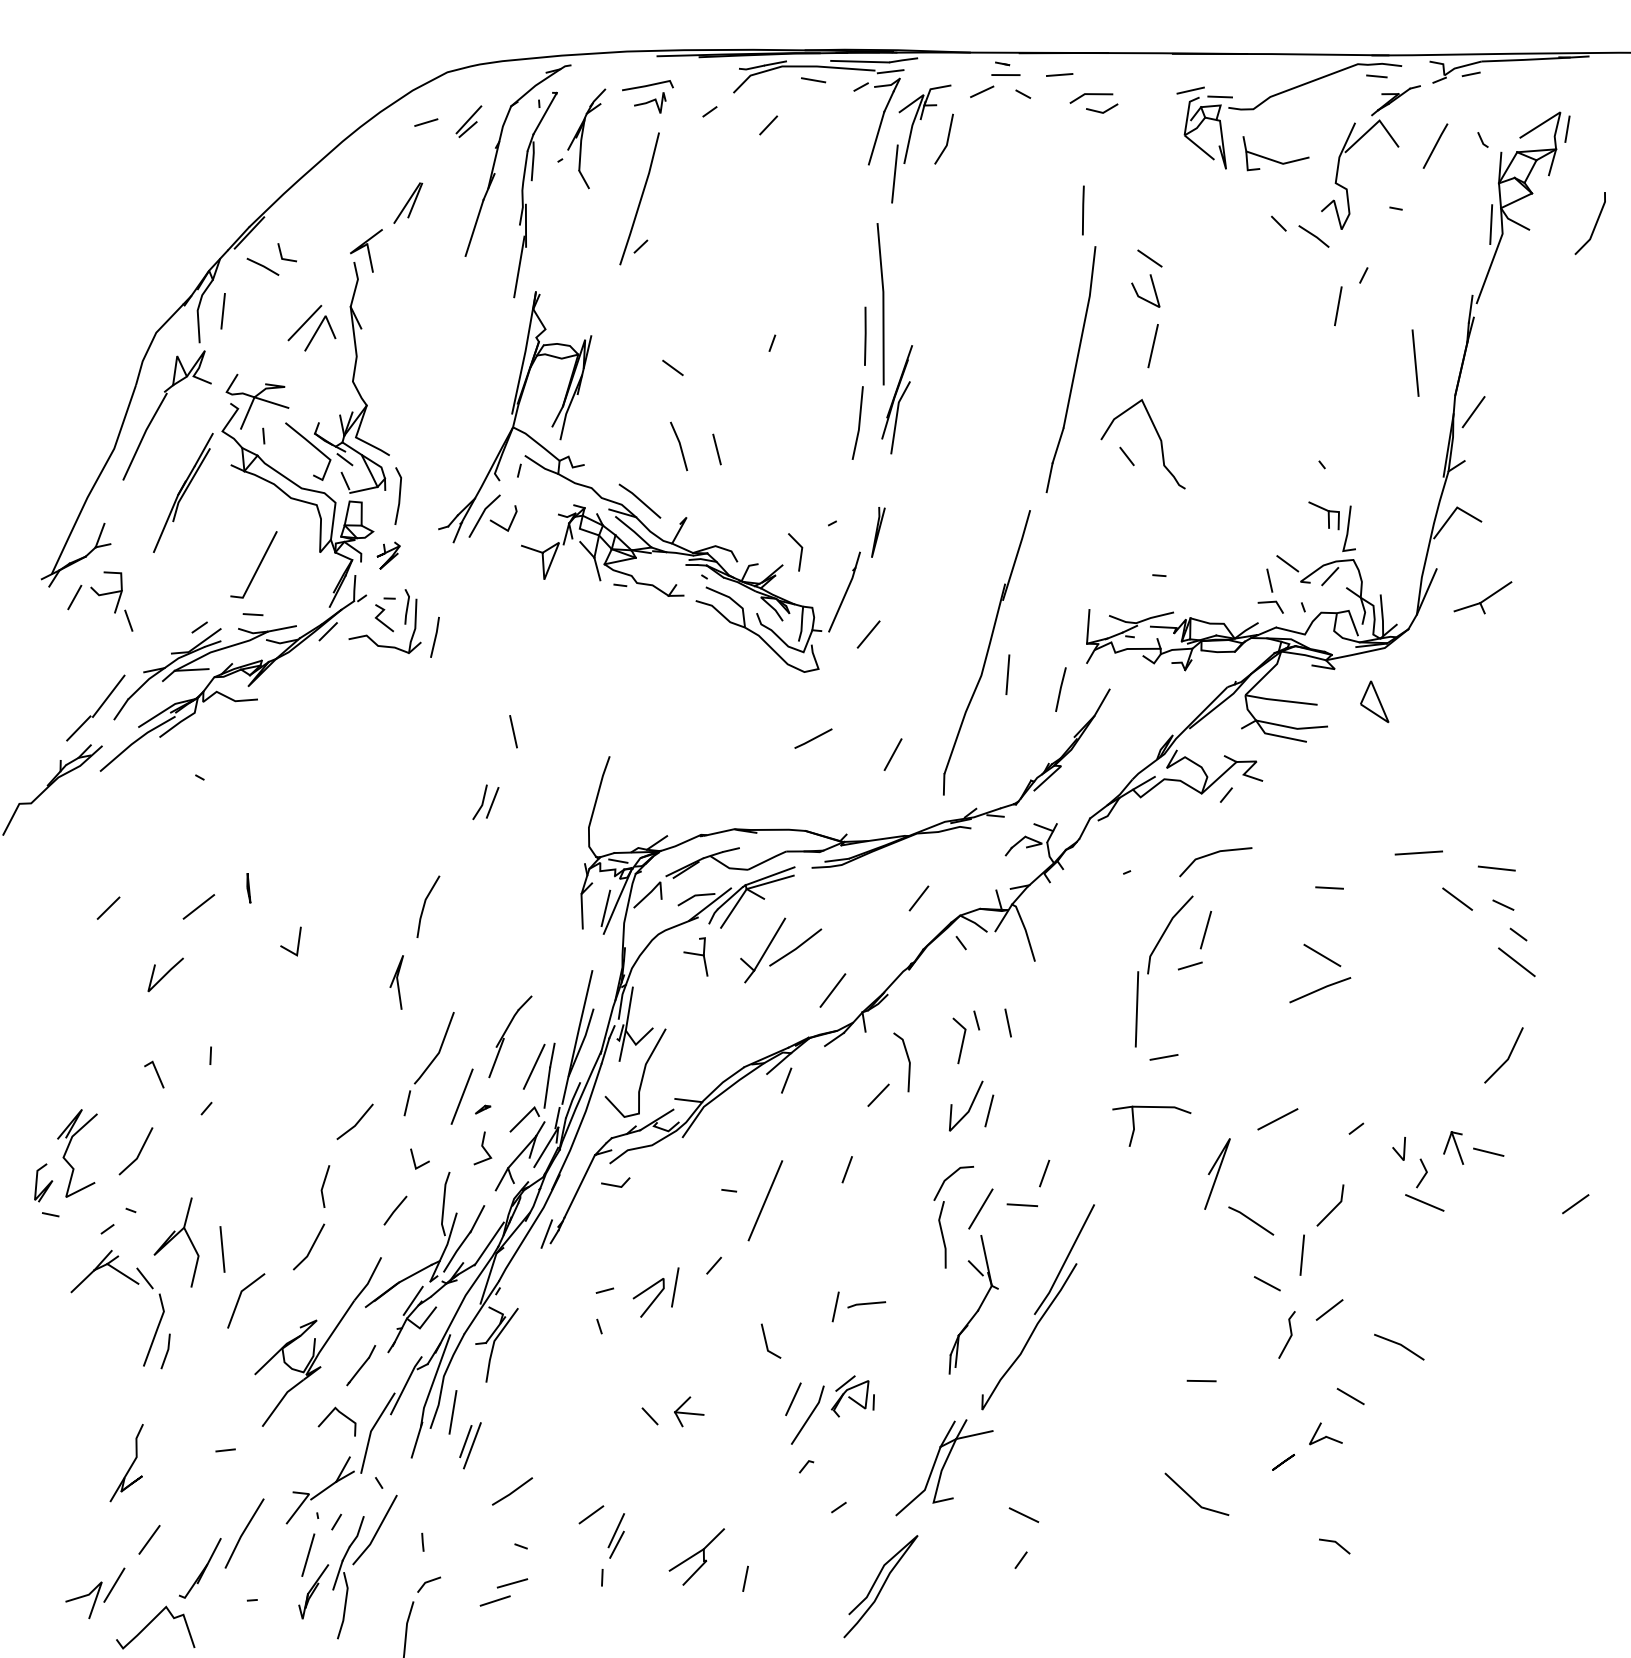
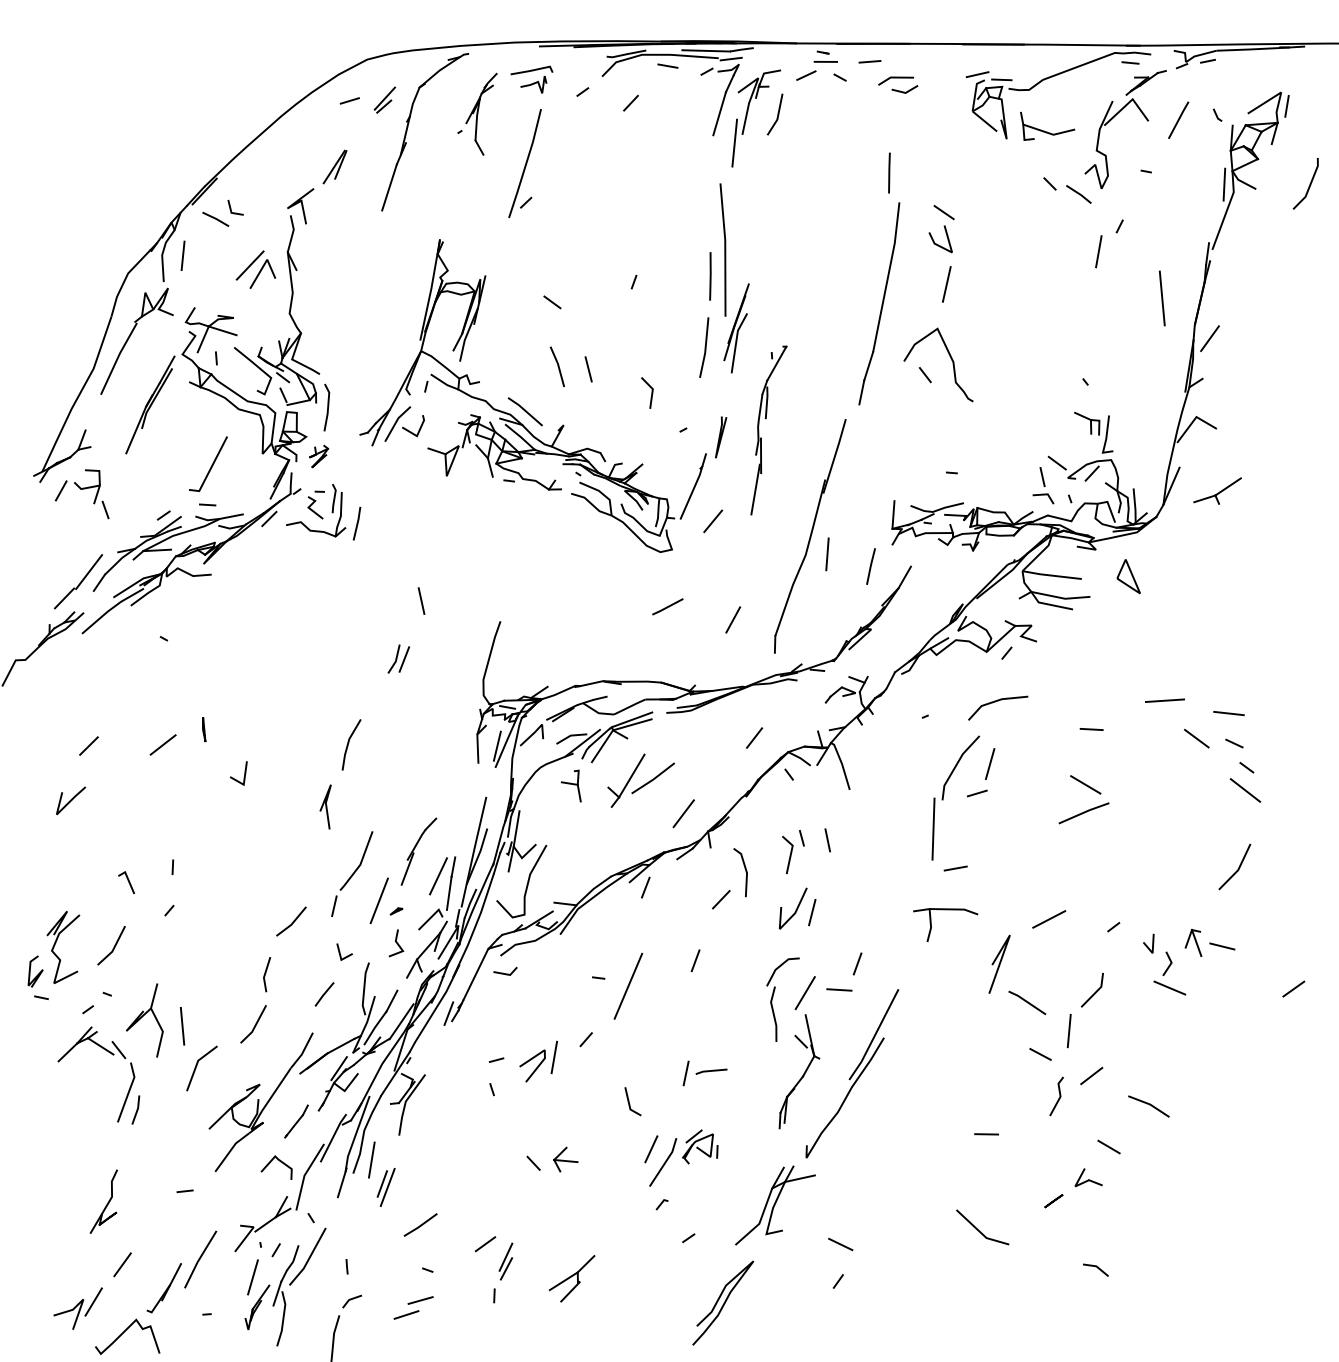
part: (523, 194) -> (759, 430), moved
line: (800, 552) -> (651, 393), moved
line: (165, 974) -> (70, 800), moved
line: (745, 1578) -> (612, 1296), removed

